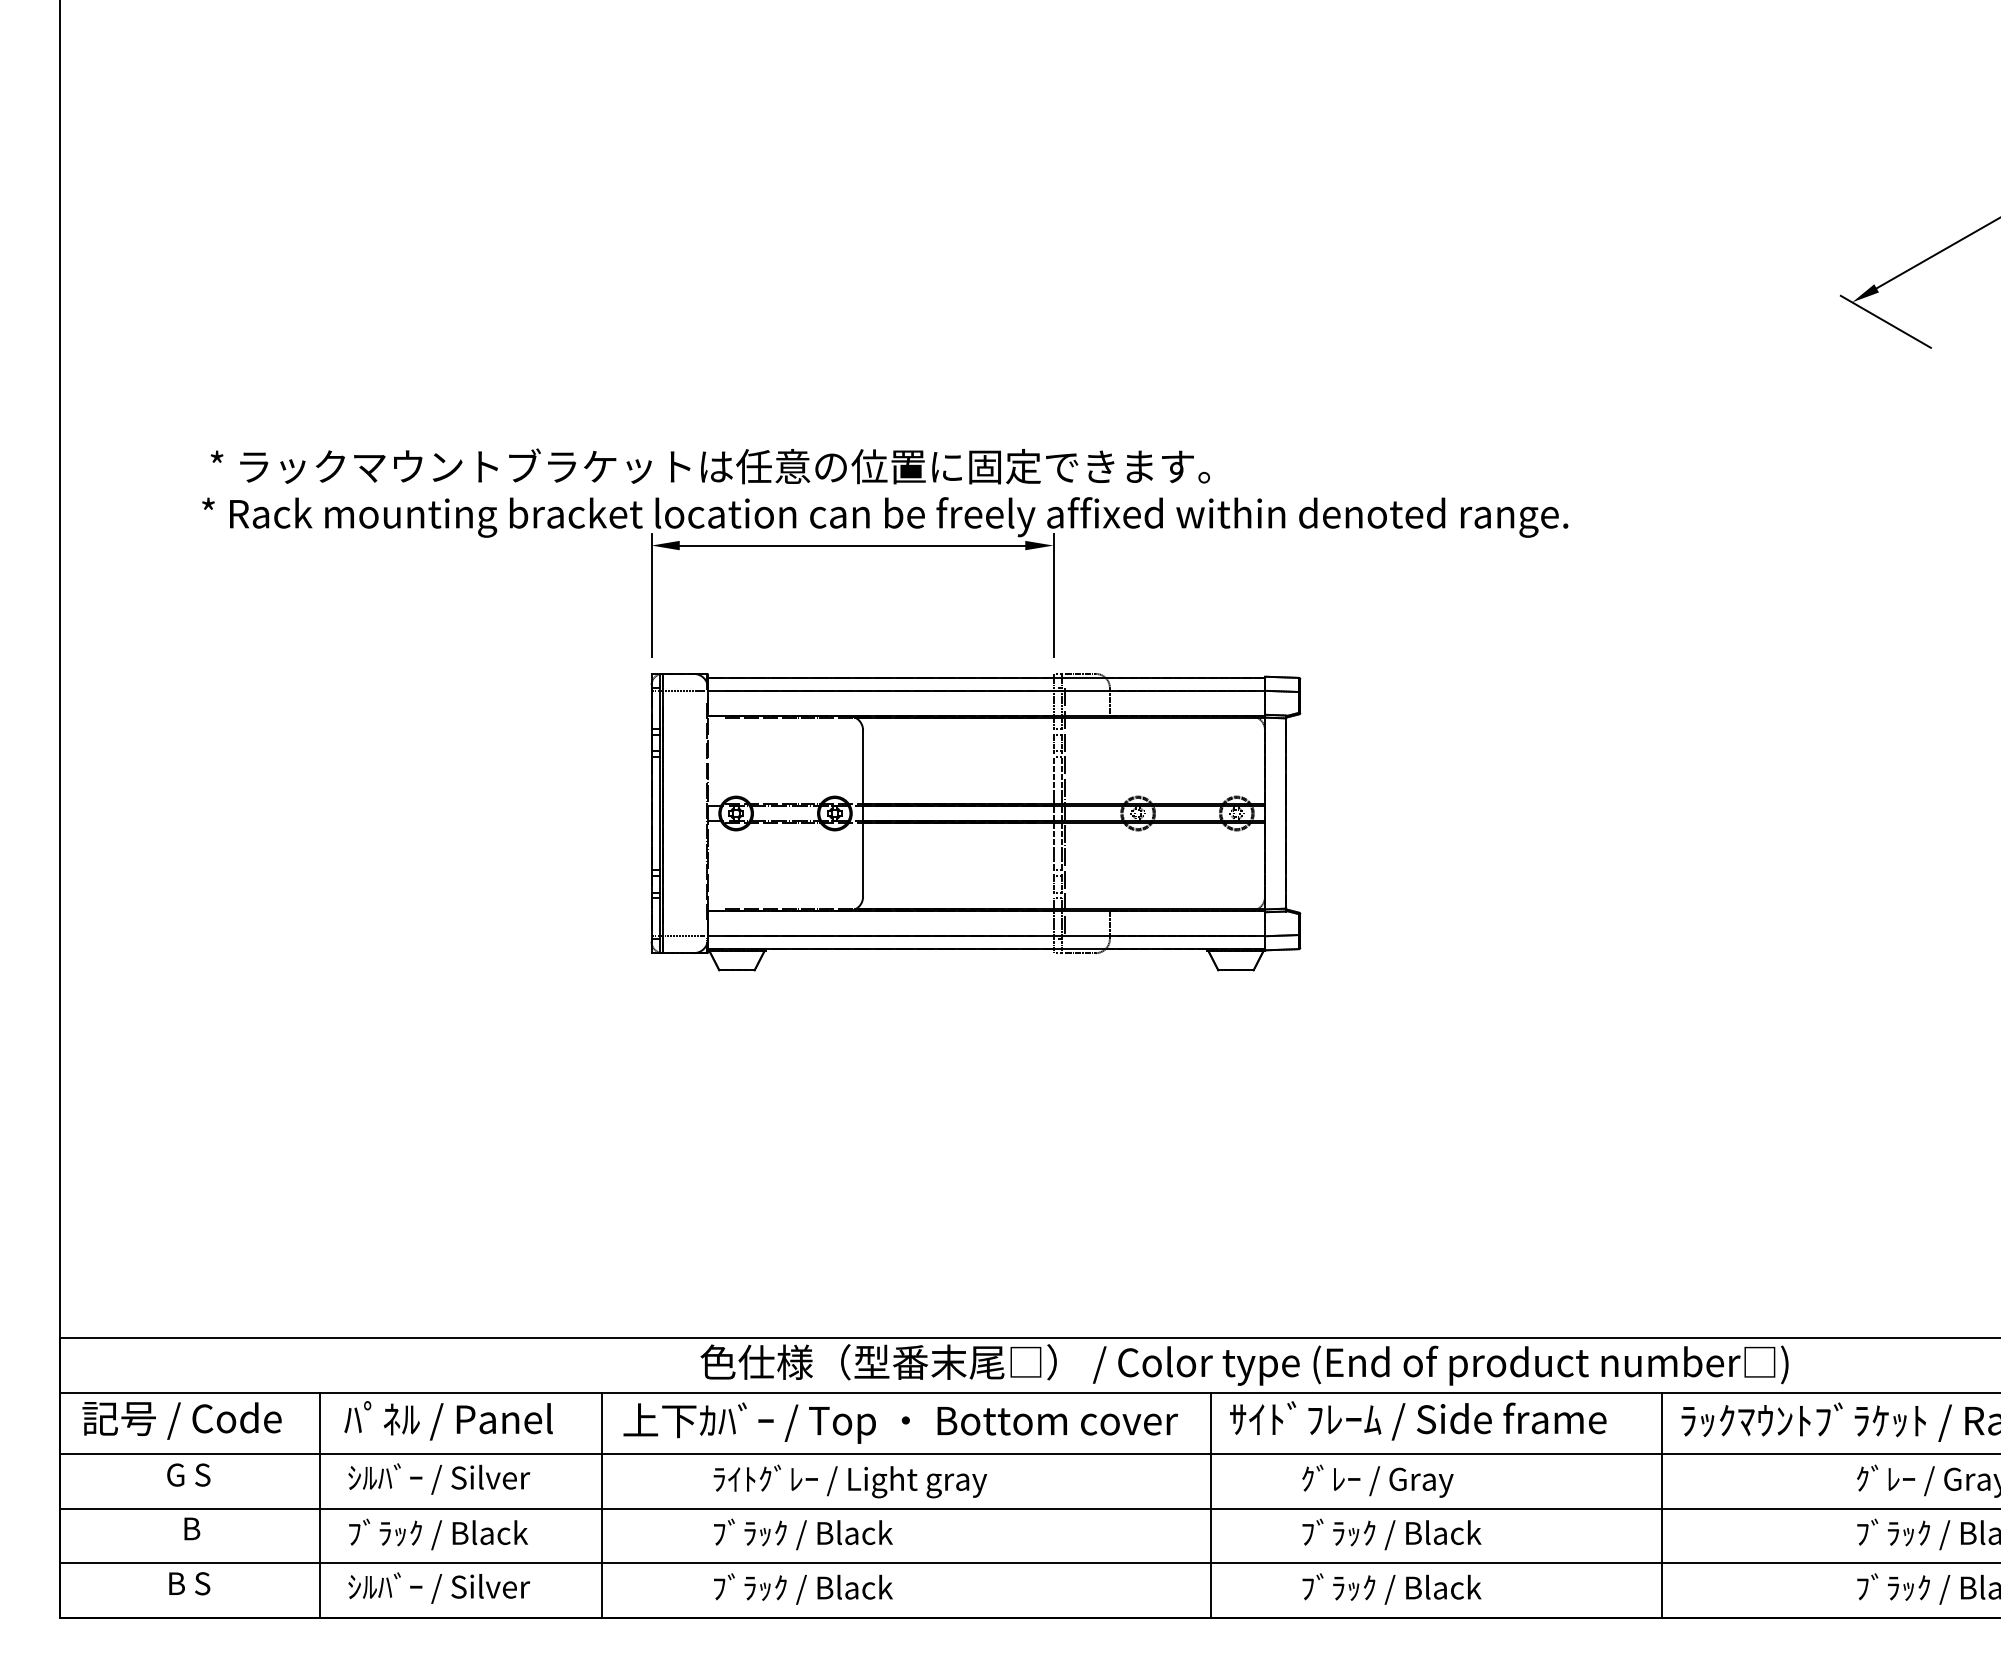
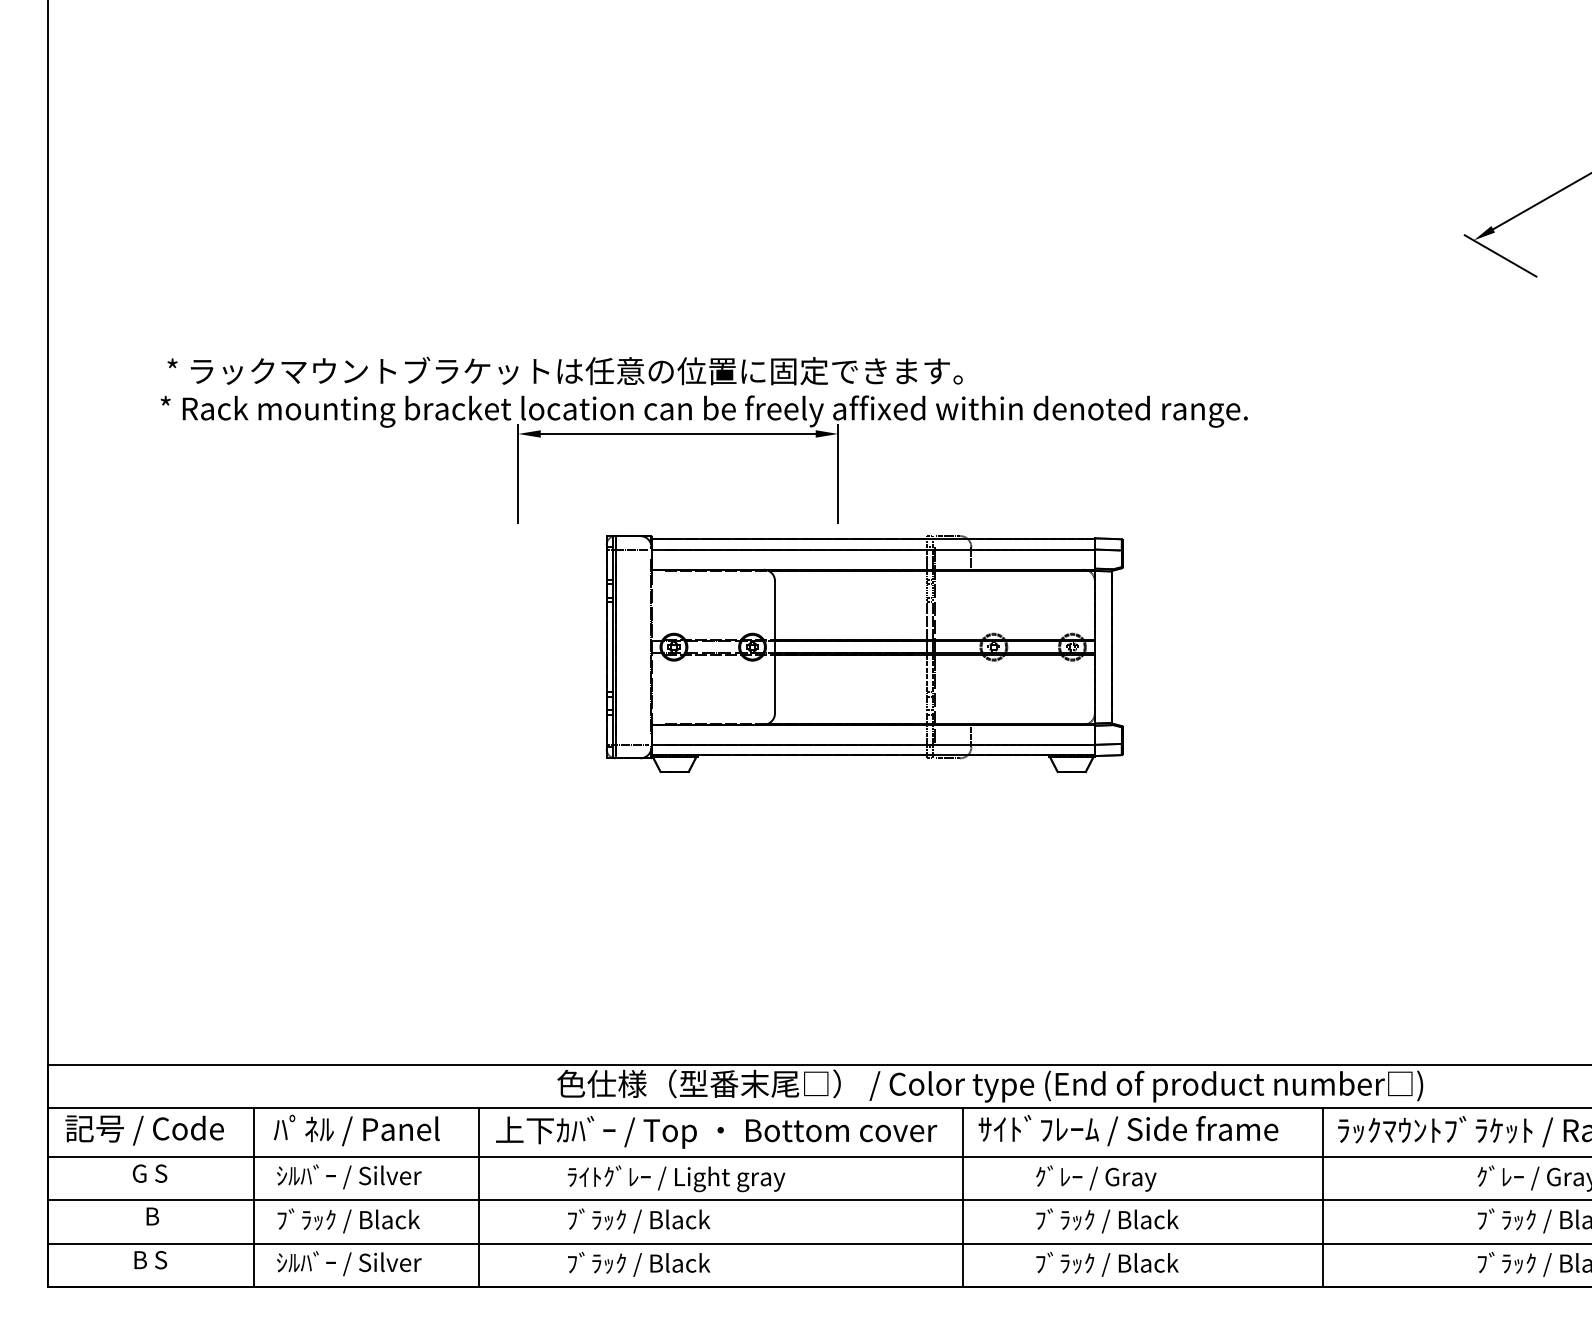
part: (975, 822) -> (864, 654), moved

